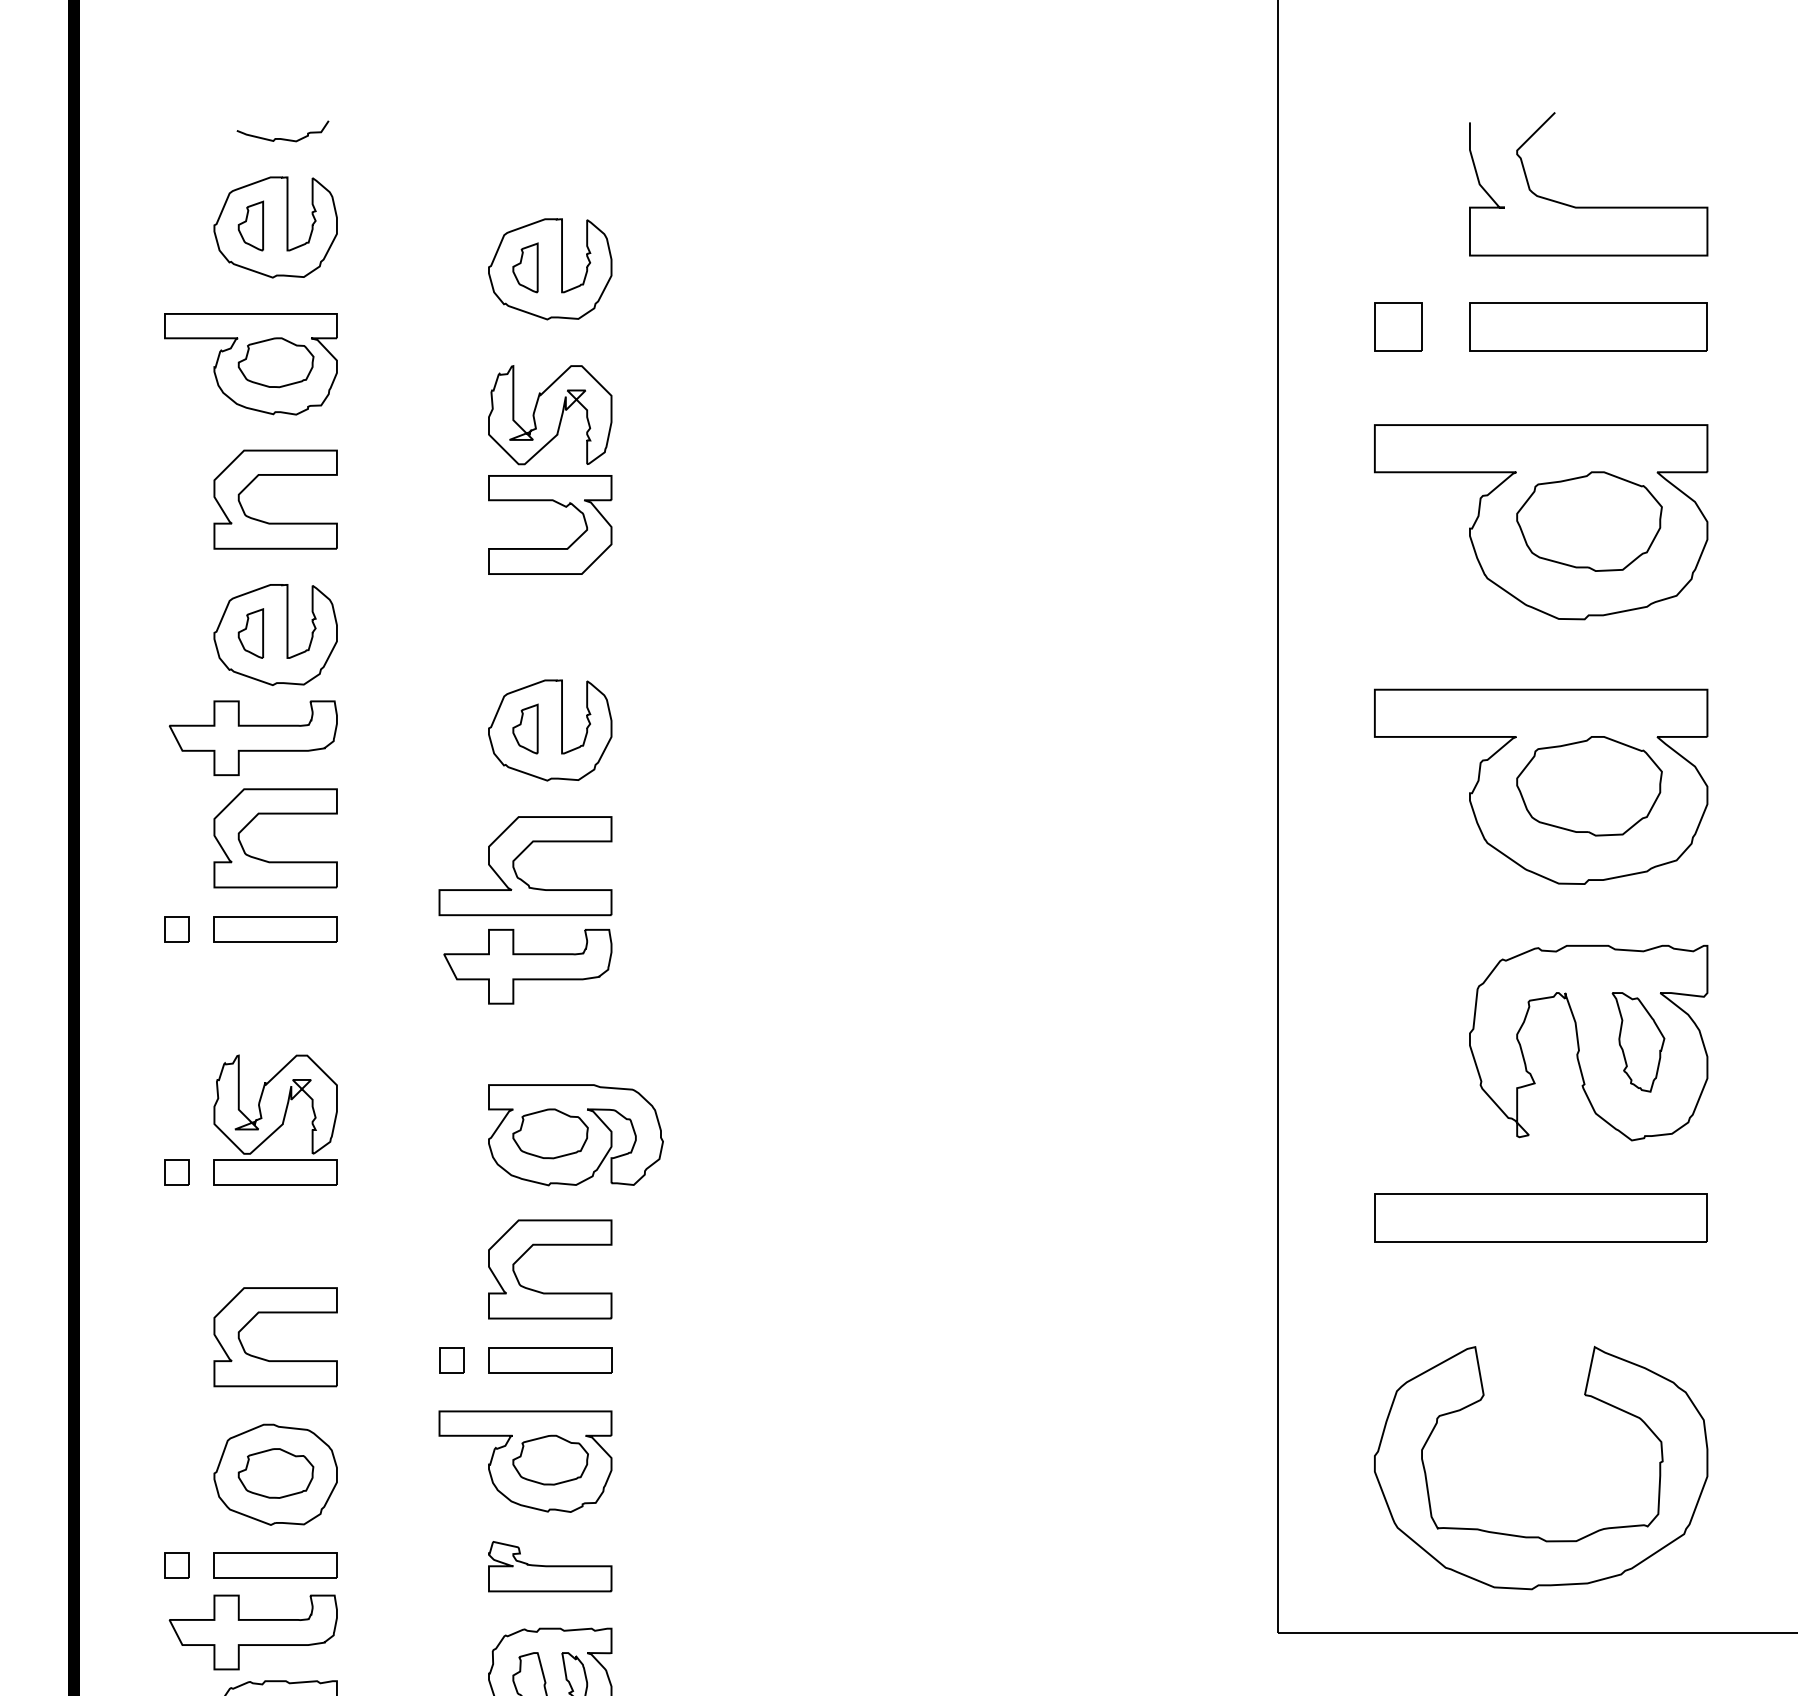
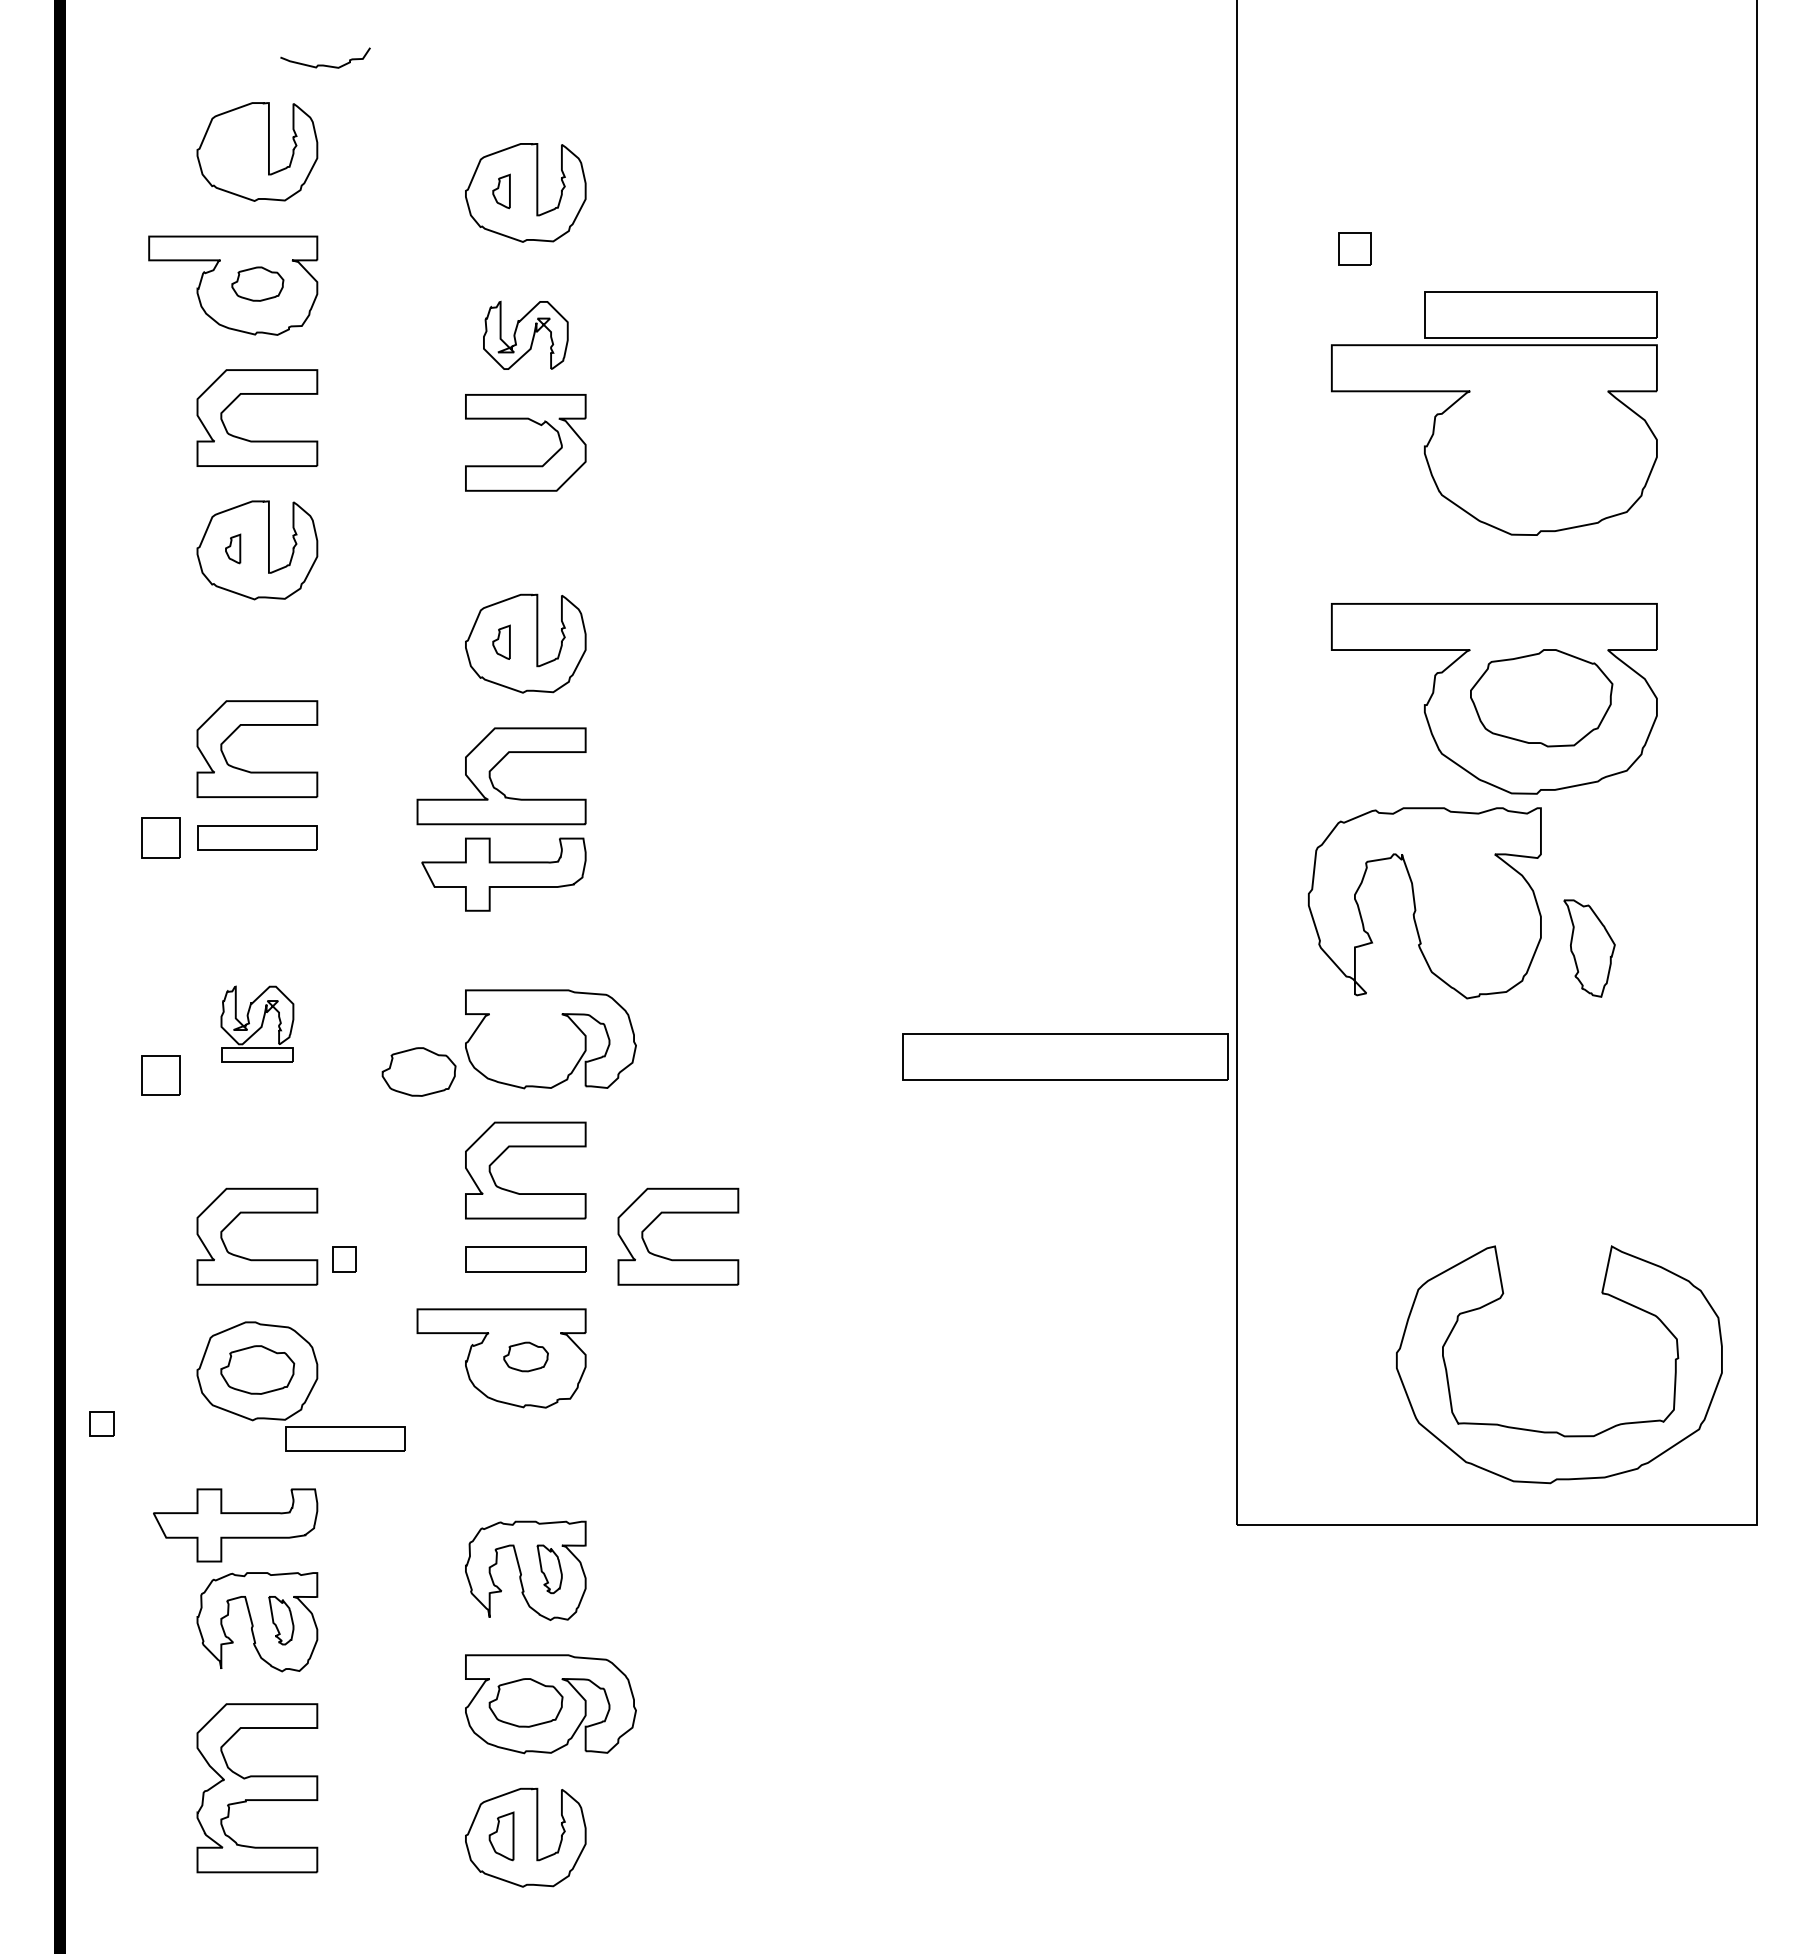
curve: (281, 137) -> (324, 64), moved
curve: (1588, 206) -> (1540, 131), removed
part: (250, 225) -> (232, 150), removed
part: (525, 267) -> (501, 191), size x0.7
part: (1398, 326) -> (1354, 248), size x0.7
part: (1588, 326) -> (1540, 314), moved
part: (275, 361) -> (257, 283), size x0.7
part: (549, 415) -> (525, 335), size x0.7
part: (1589, 521) -> (1541, 439), removed
part: (250, 633) -> (232, 548), size x0.6
part: (525, 729) -> (501, 642), size x0.7
part: (253, 738) -> (235, 651), removed
part: (176, 928) -> (160, 837), size x1.6
part: (1588, 1043) -> (1424, 903), moved
part: (275, 1120) -> (257, 1024), size x0.6
part: (549, 1133) -> (418, 1071), moved
part: (176, 1172) -> (160, 1075), size x1.6
part: (1541, 1217) -> (1065, 1056), moved
part: (706, 1313) -> (678, 1213), added
part: (451, 1360) -> (344, 1259), moved
part: (549, 1459) -> (525, 1356), size x0.6
part: (1539, 1536) -> (1557, 1431), moved
part: (176, 1565) -> (101, 1423), moved
part: (275, 1565) -> (345, 1438), moved
part: (549, 1567) -> (525, 1461), removed

